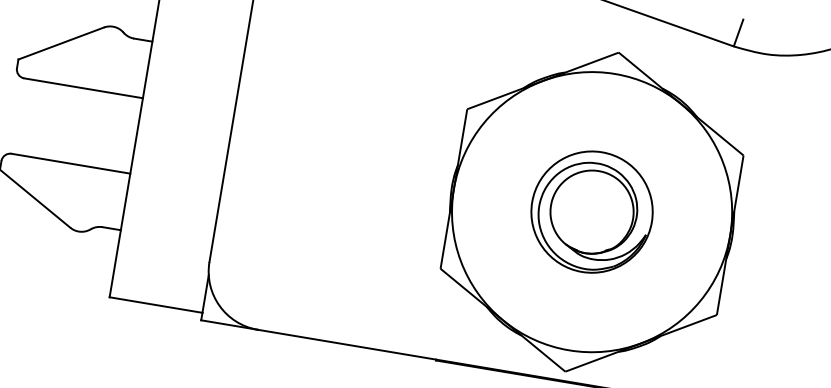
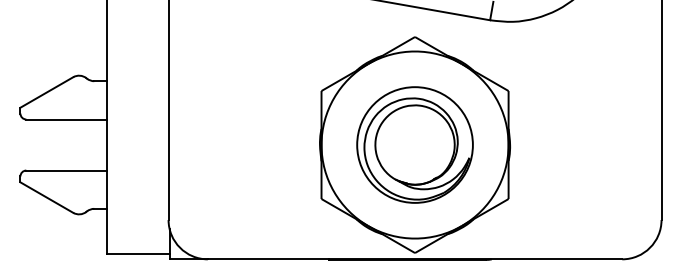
part: (591, 211) -> (414, 144), size x1.43

